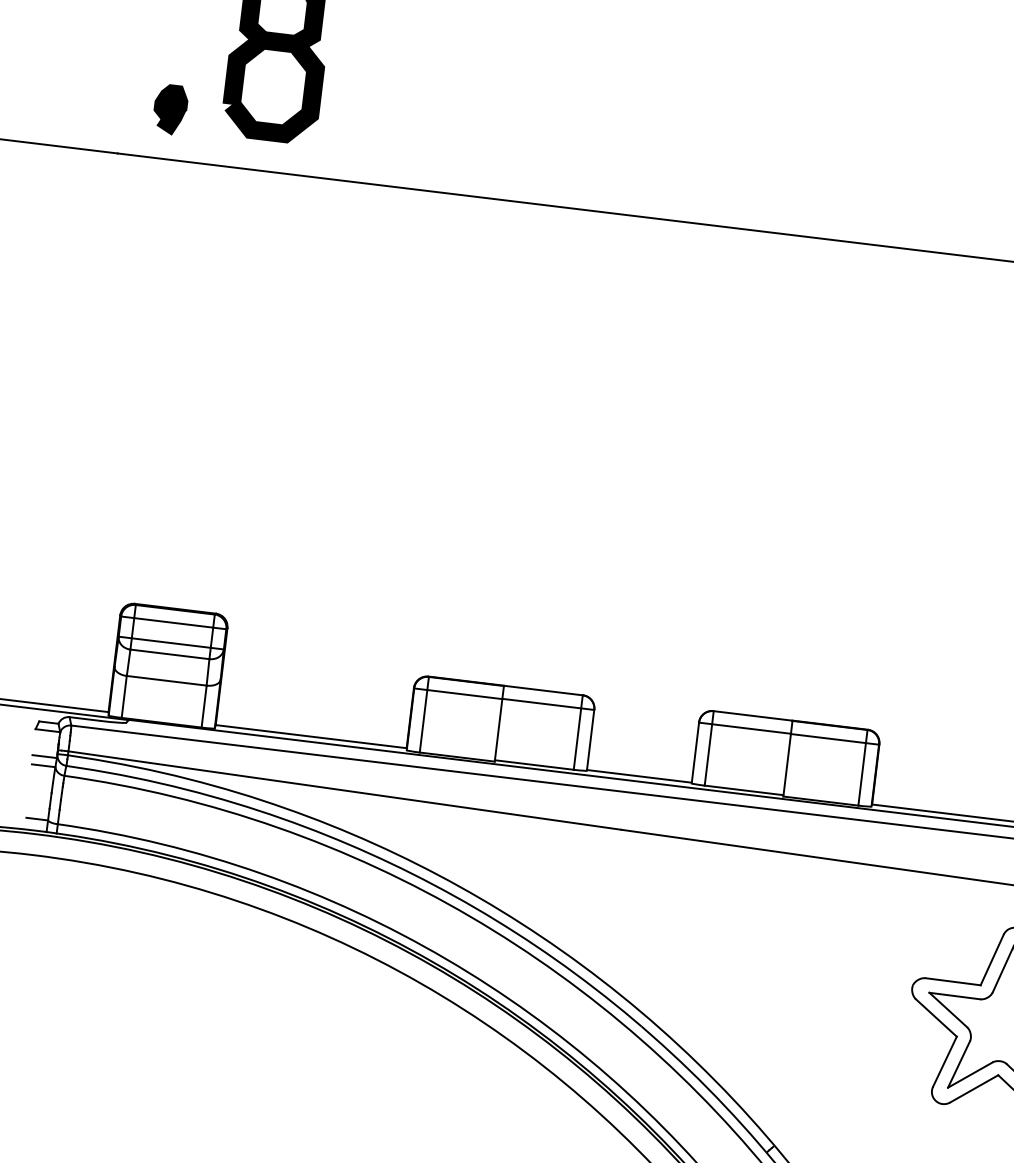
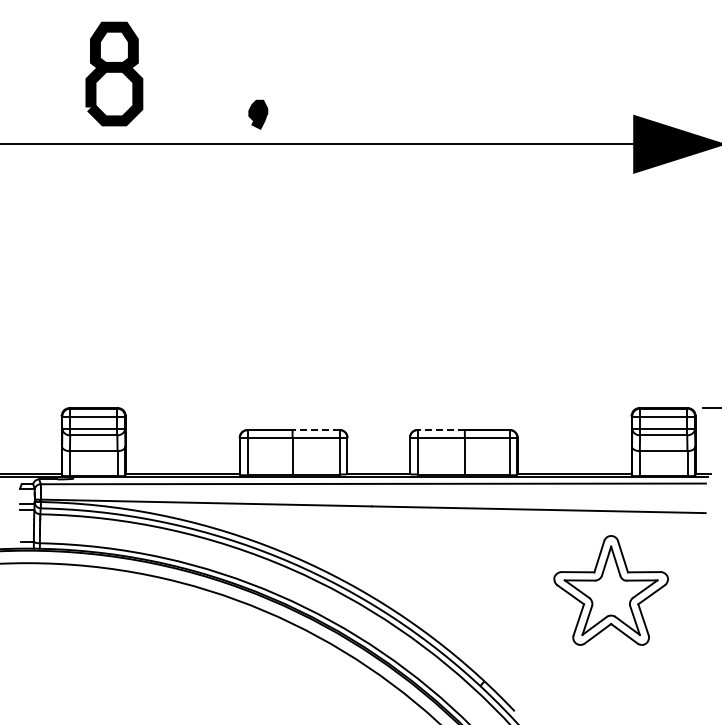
part: (170, 109) -> (258, 114), moved
line: (542, 691) -> (315, 430), solid -> dashed
line: (751, 716) -> (440, 430), solid -> dashed

